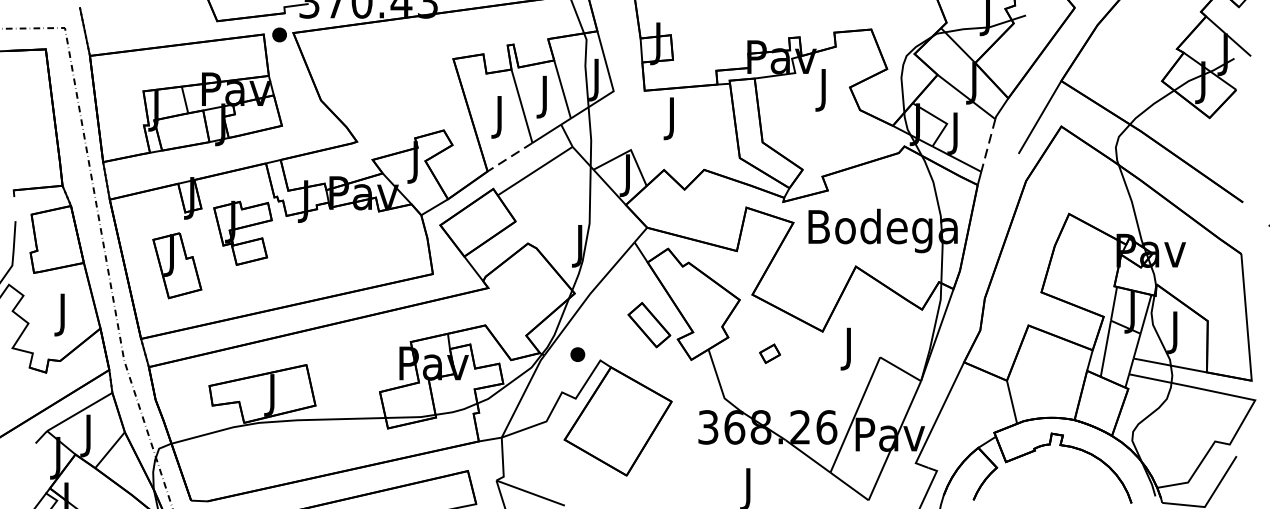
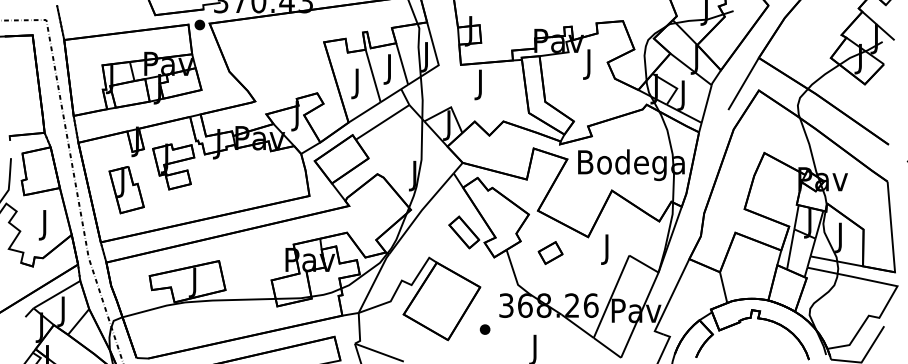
line: (988, 146) -> (706, 104), dashed -> solid
line: (509, 157) -> (364, 112), dashed -> solid
part: (769, 353) -> (550, 252), size x1.67
part: (576, 354) -> (484, 329), moved

